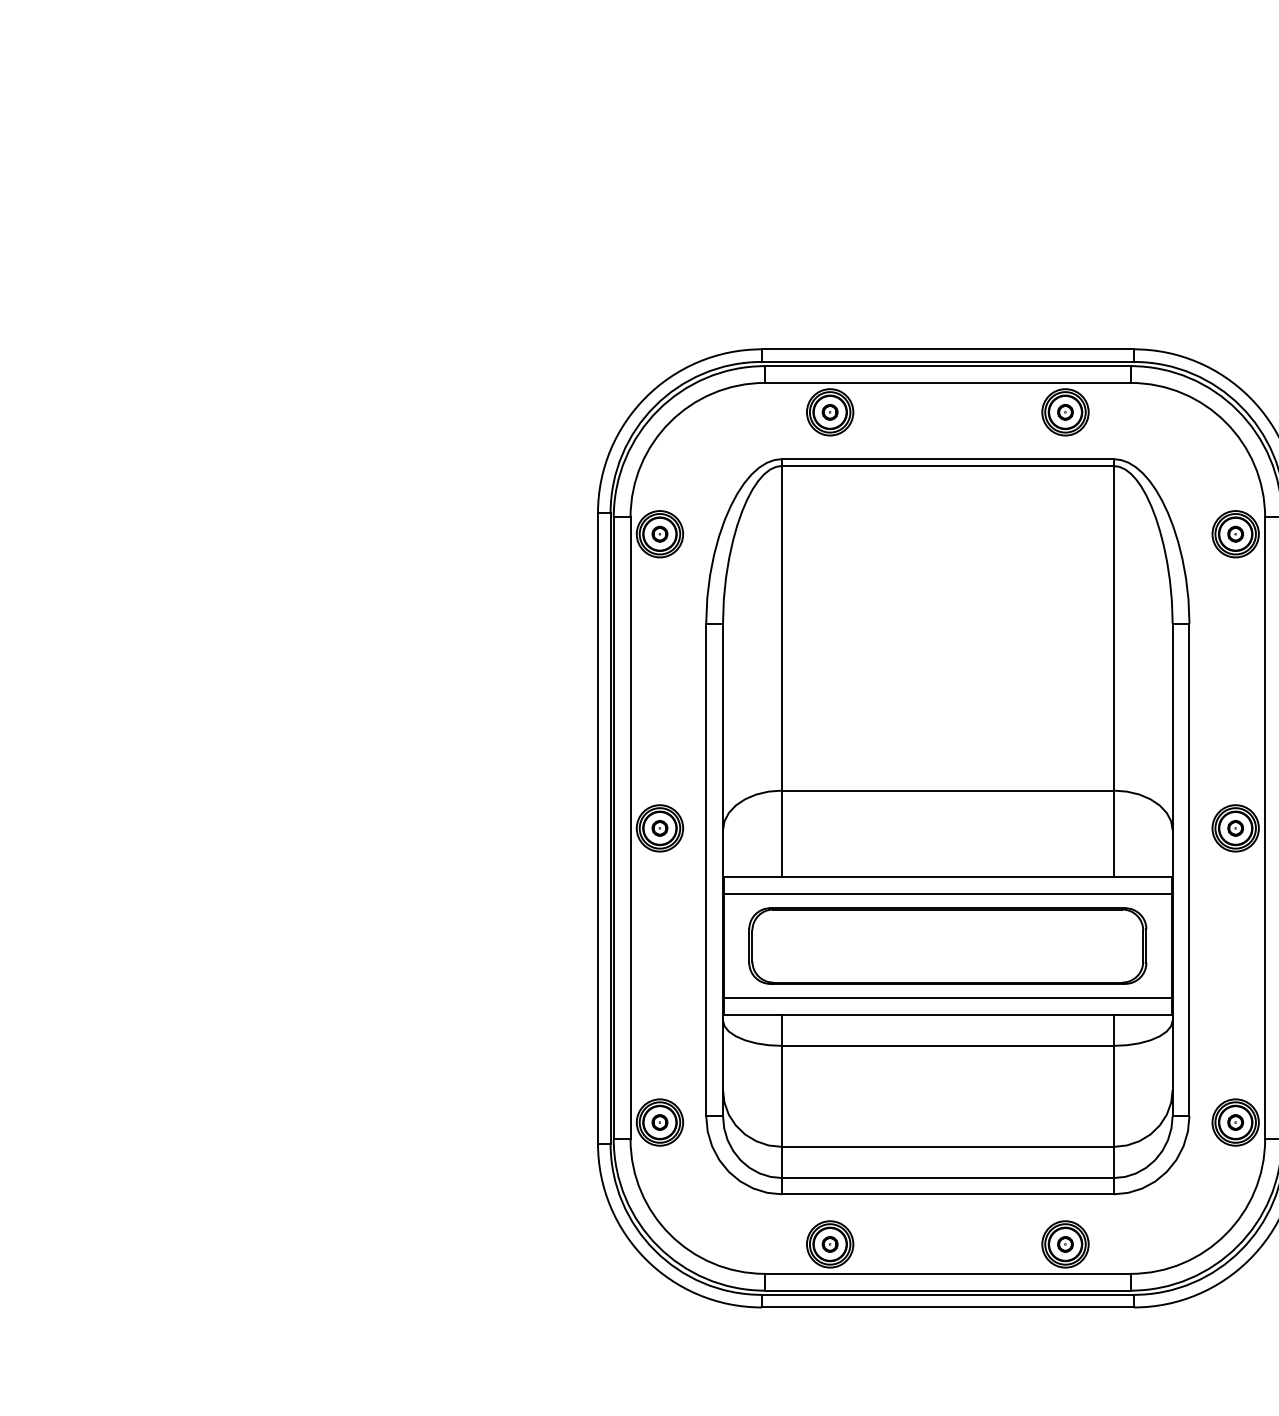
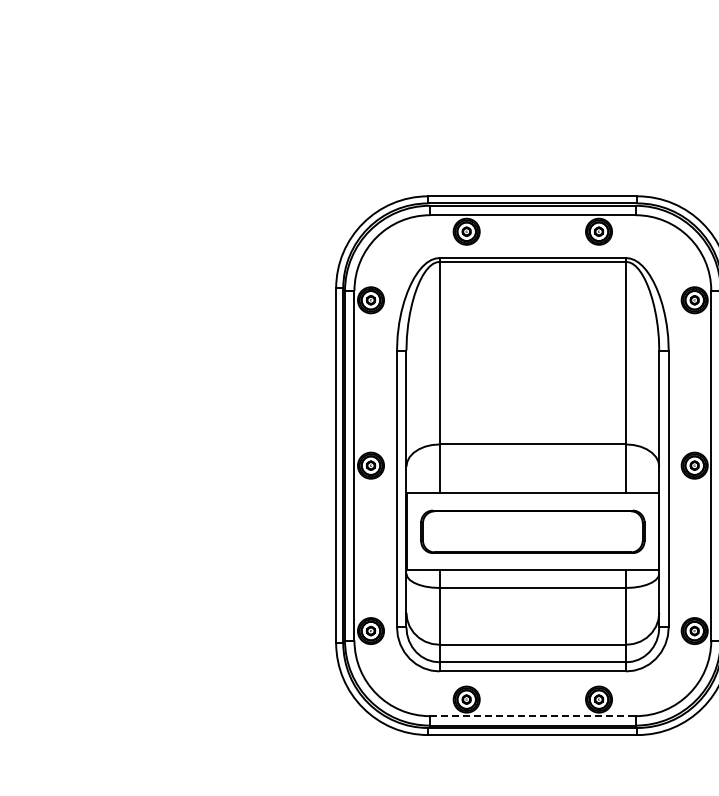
line: (947, 893) -> (532, 502), removed
line: (947, 998) -> (532, 561), removed
line: (947, 1274) -> (532, 716), solid -> dashed

